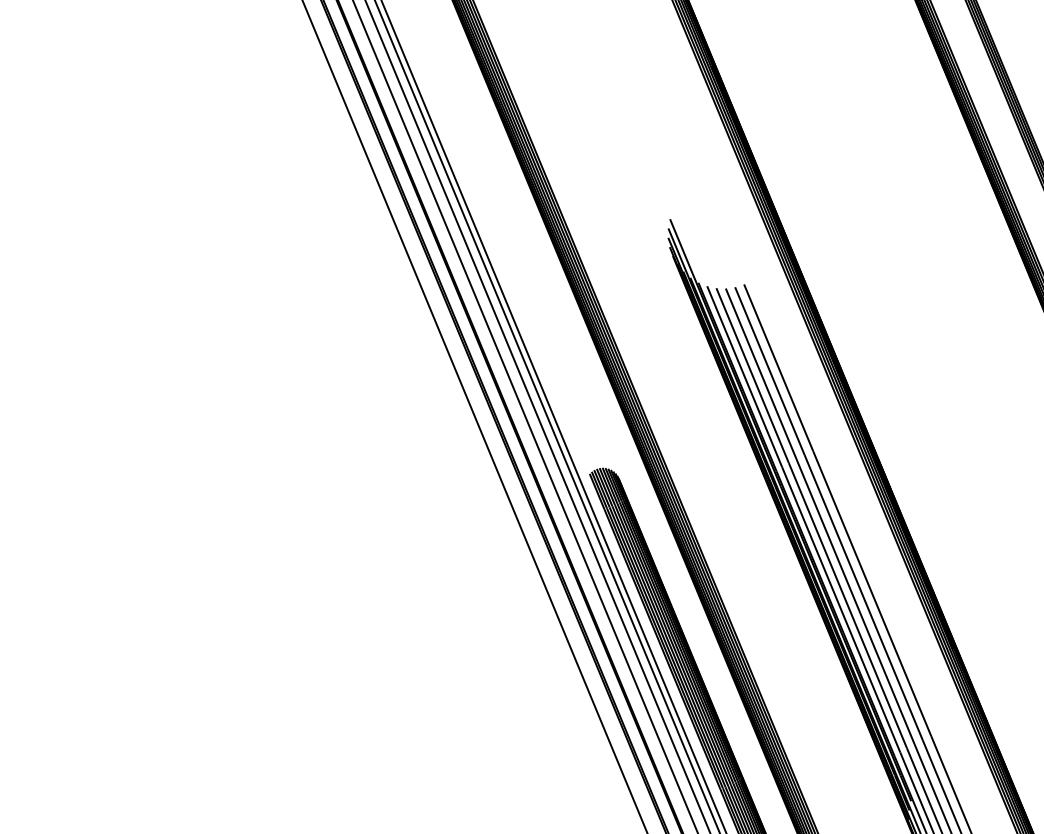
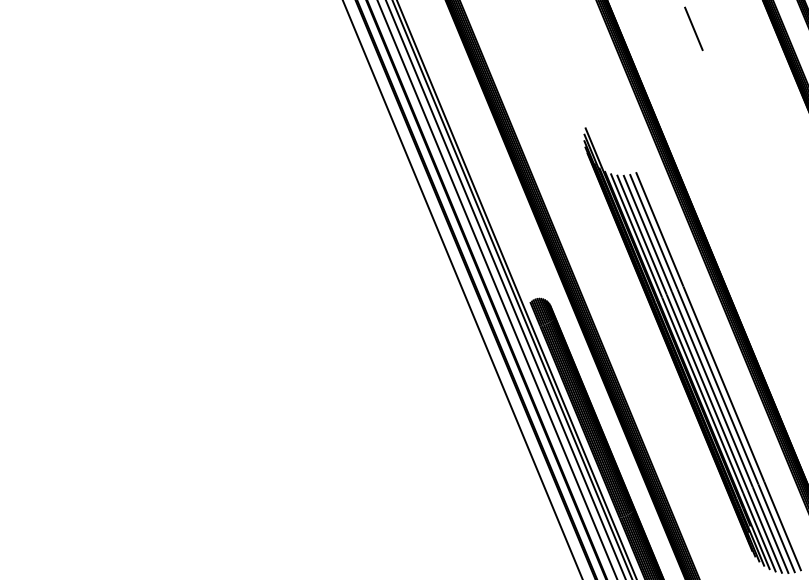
line: (827, 74) -> (693, 28), added

